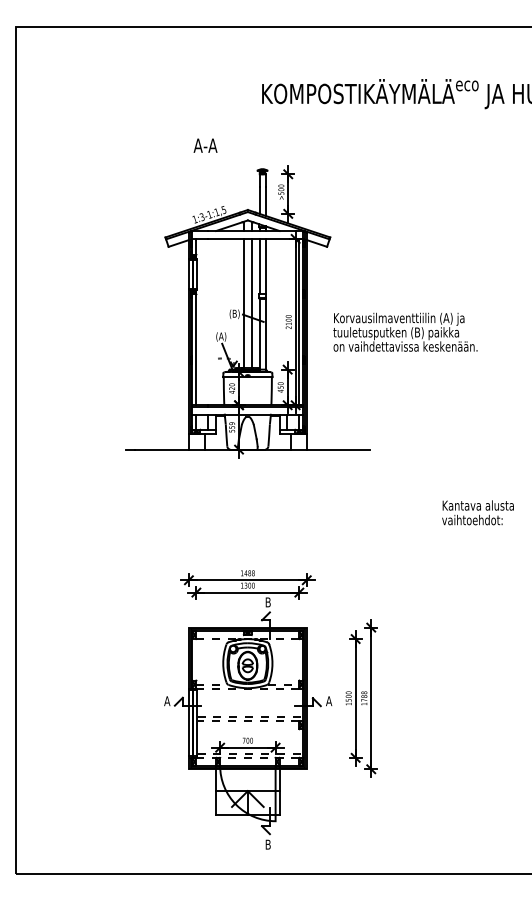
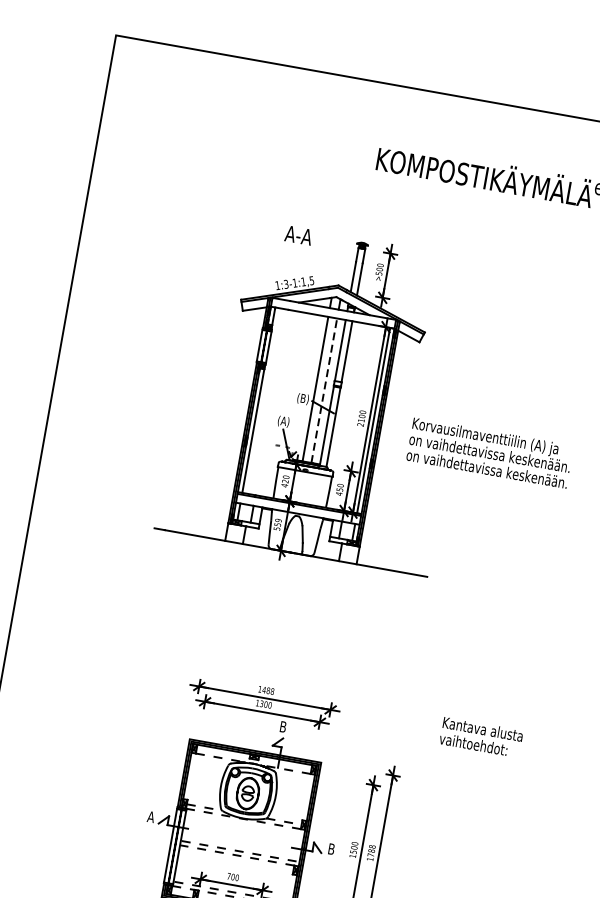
text: (205, 145) -> (298, 235), moved
line: (251, 303) -> (323, 390), solid -> dashed
text: (405, 333) -> (489, 454), tuuletusputken (B) paikka -> on vaihdettavissa keskenään.
text: (477, 512) -> (480, 736), moved
text: (329, 701) -> (331, 849), A -> B

